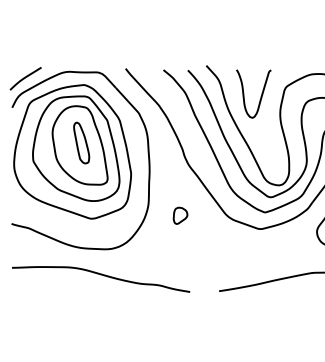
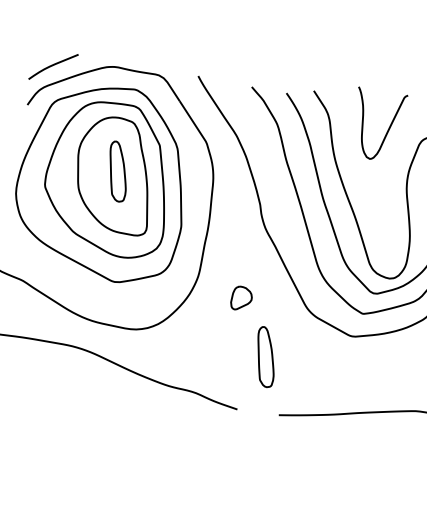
curve: (260, 96) -> (386, 130), moved
part: (203, 252) -> (265, 356), added

